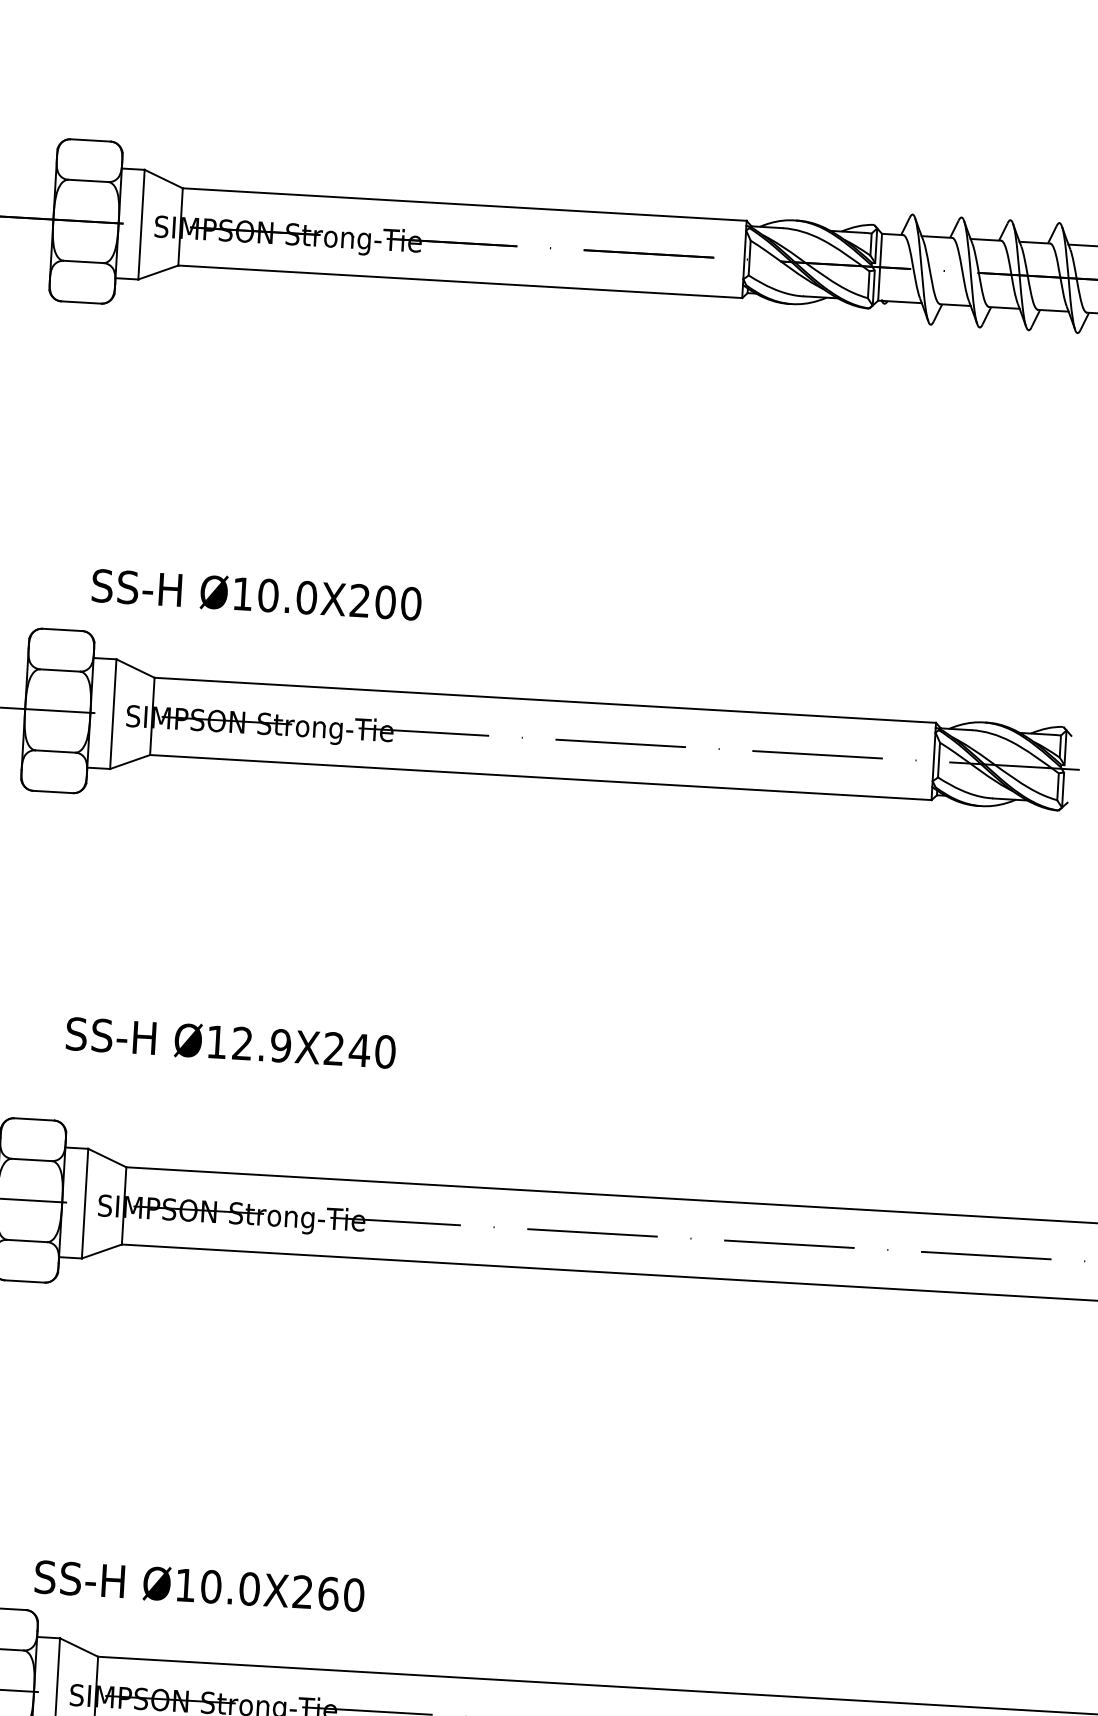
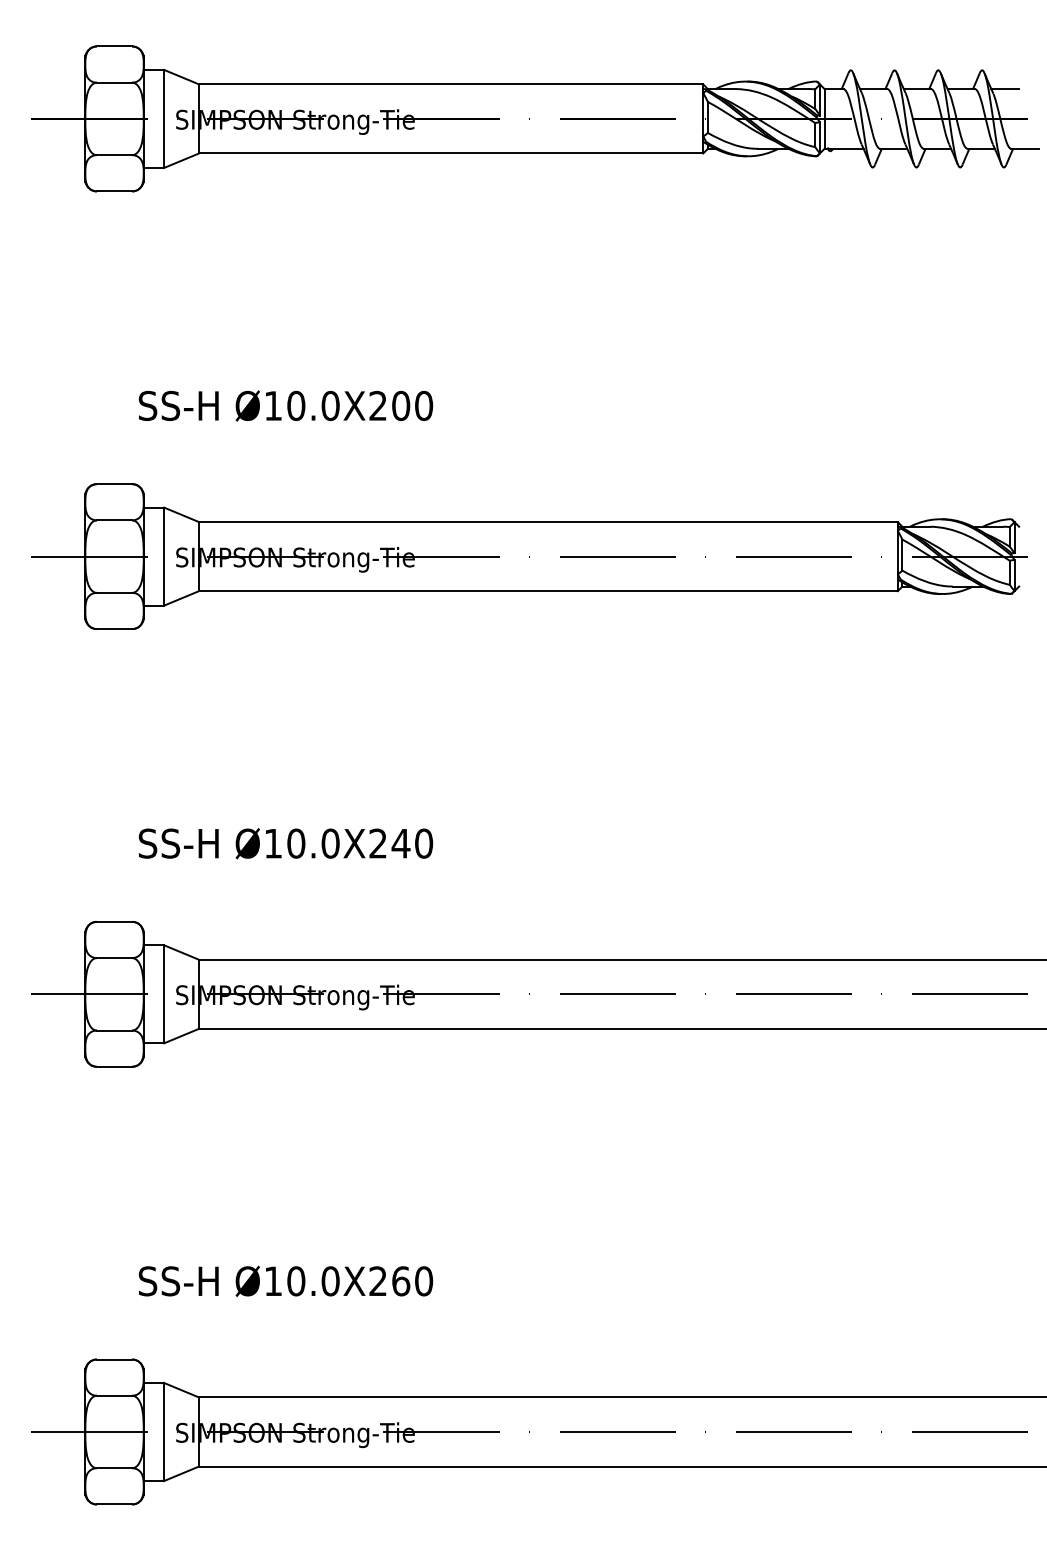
text: (256, 594) -> (285, 405), moved
text: (261, 1044) -> (313, 843), Ø12.9X240 -> Ø10.0X240
text: (199, 1585) -> (285, 1280), moved

